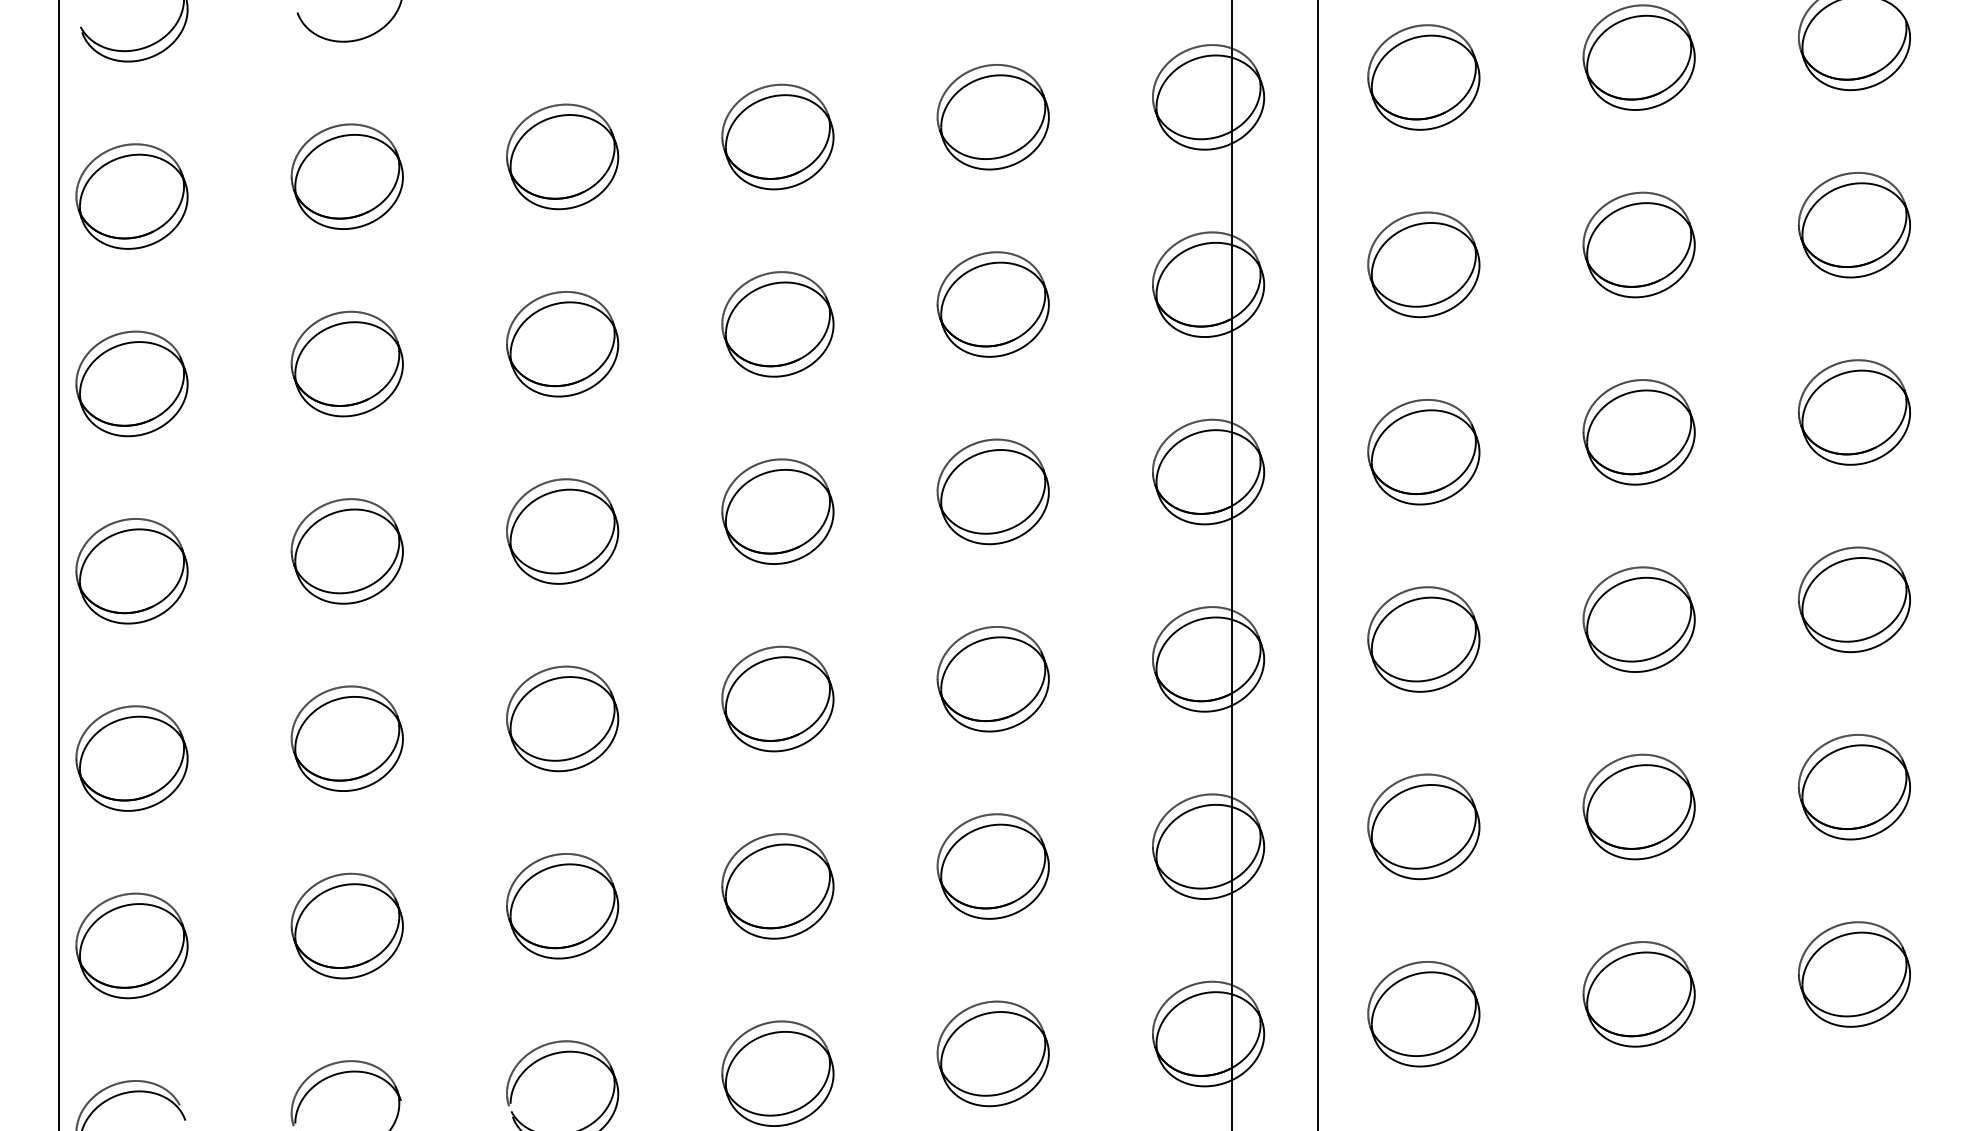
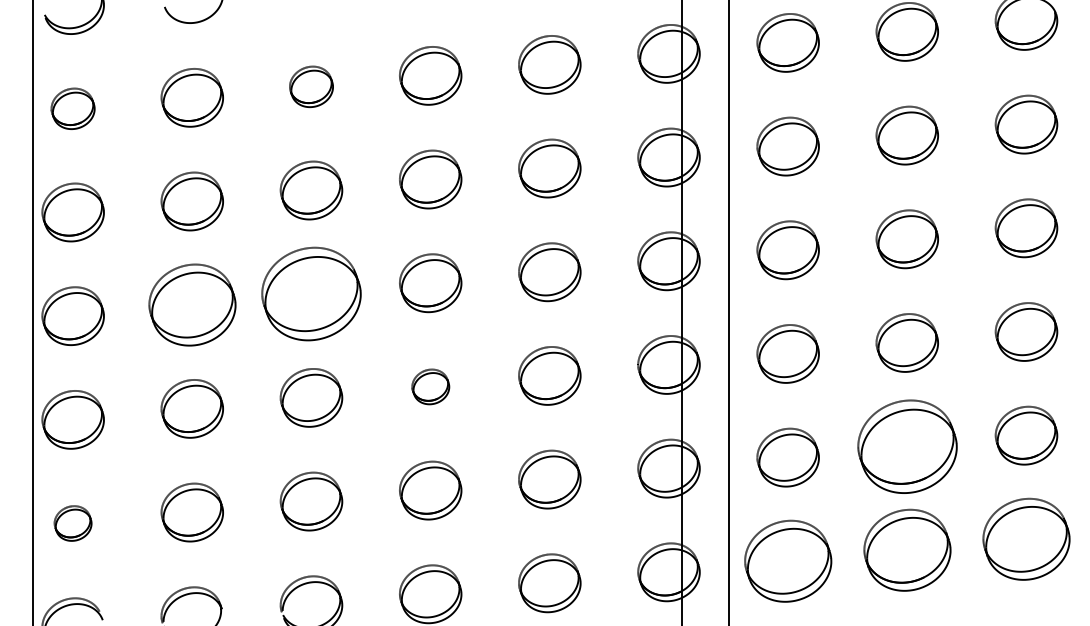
part: (562, 156) -> (311, 86), size x0.7
part: (130, 196) -> (72, 108), size x0.7
part: (562, 532) -> (311, 294), size x1.6
part: (345, 551) -> (191, 305), size x1.4
part: (777, 698) -> (430, 386), size x0.6
part: (1637, 806) -> (906, 446), size x1.6
part: (130, 945) -> (72, 523), size x0.6
part: (1854, 974) -> (1026, 539), size x1.4
part: (1637, 994) -> (906, 550), size x1.4
part: (1422, 1014) -> (787, 561), size x1.4

